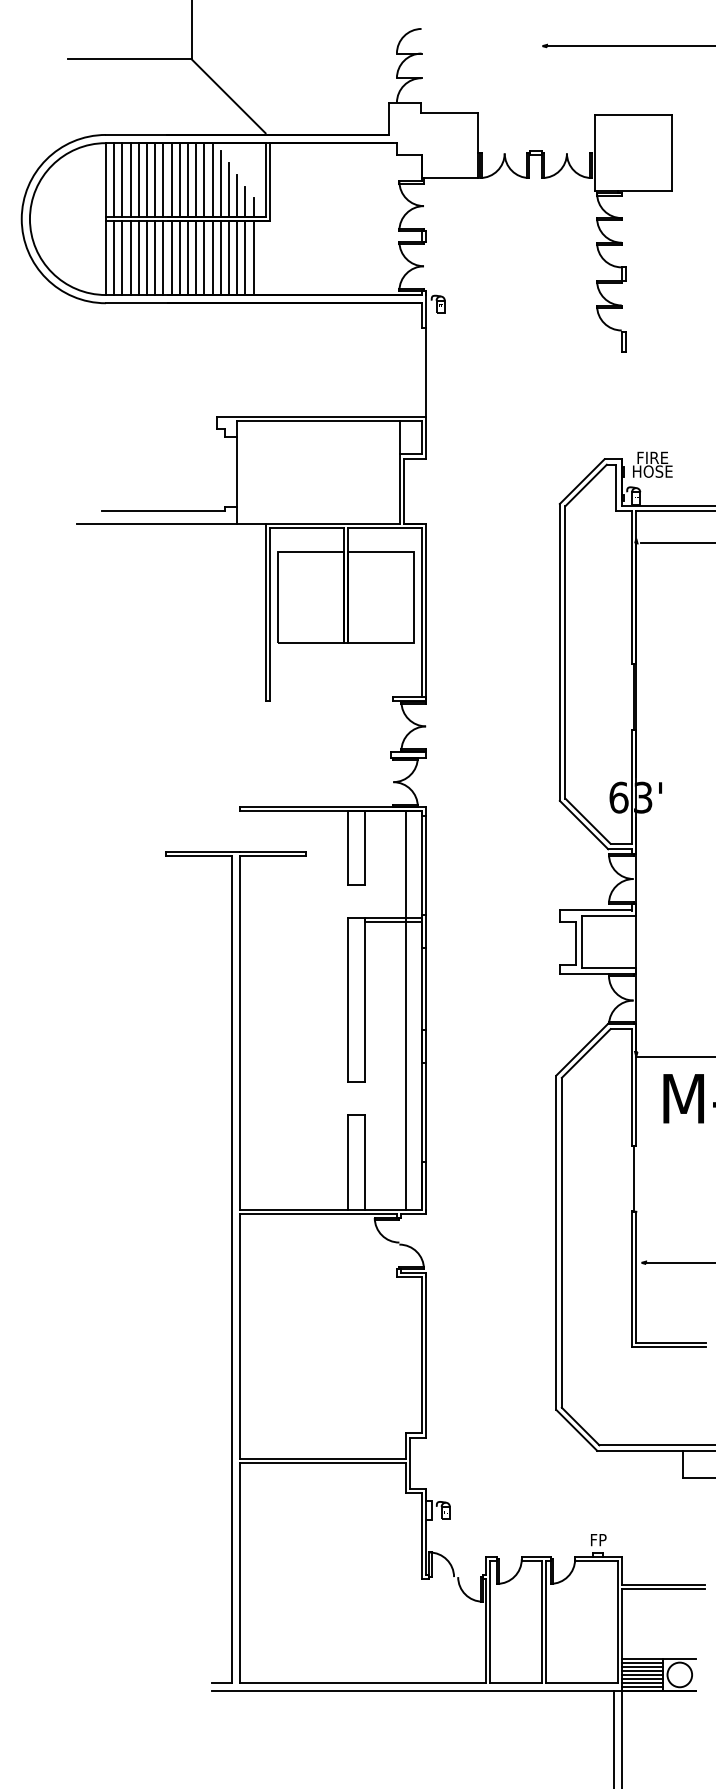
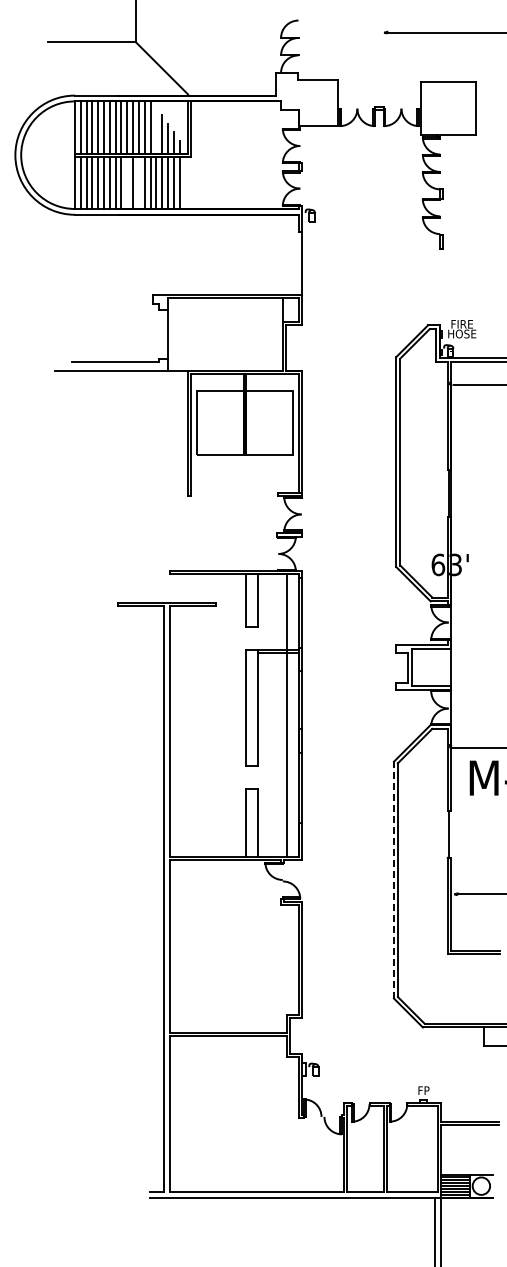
line: (221, 182) -> (156, 129), removed
line: (180, 257) -> (127, 182), removed
line: (195, 257) -> (138, 182), removed
line: (555, 1241) -> (393, 879), solid -> dashed

